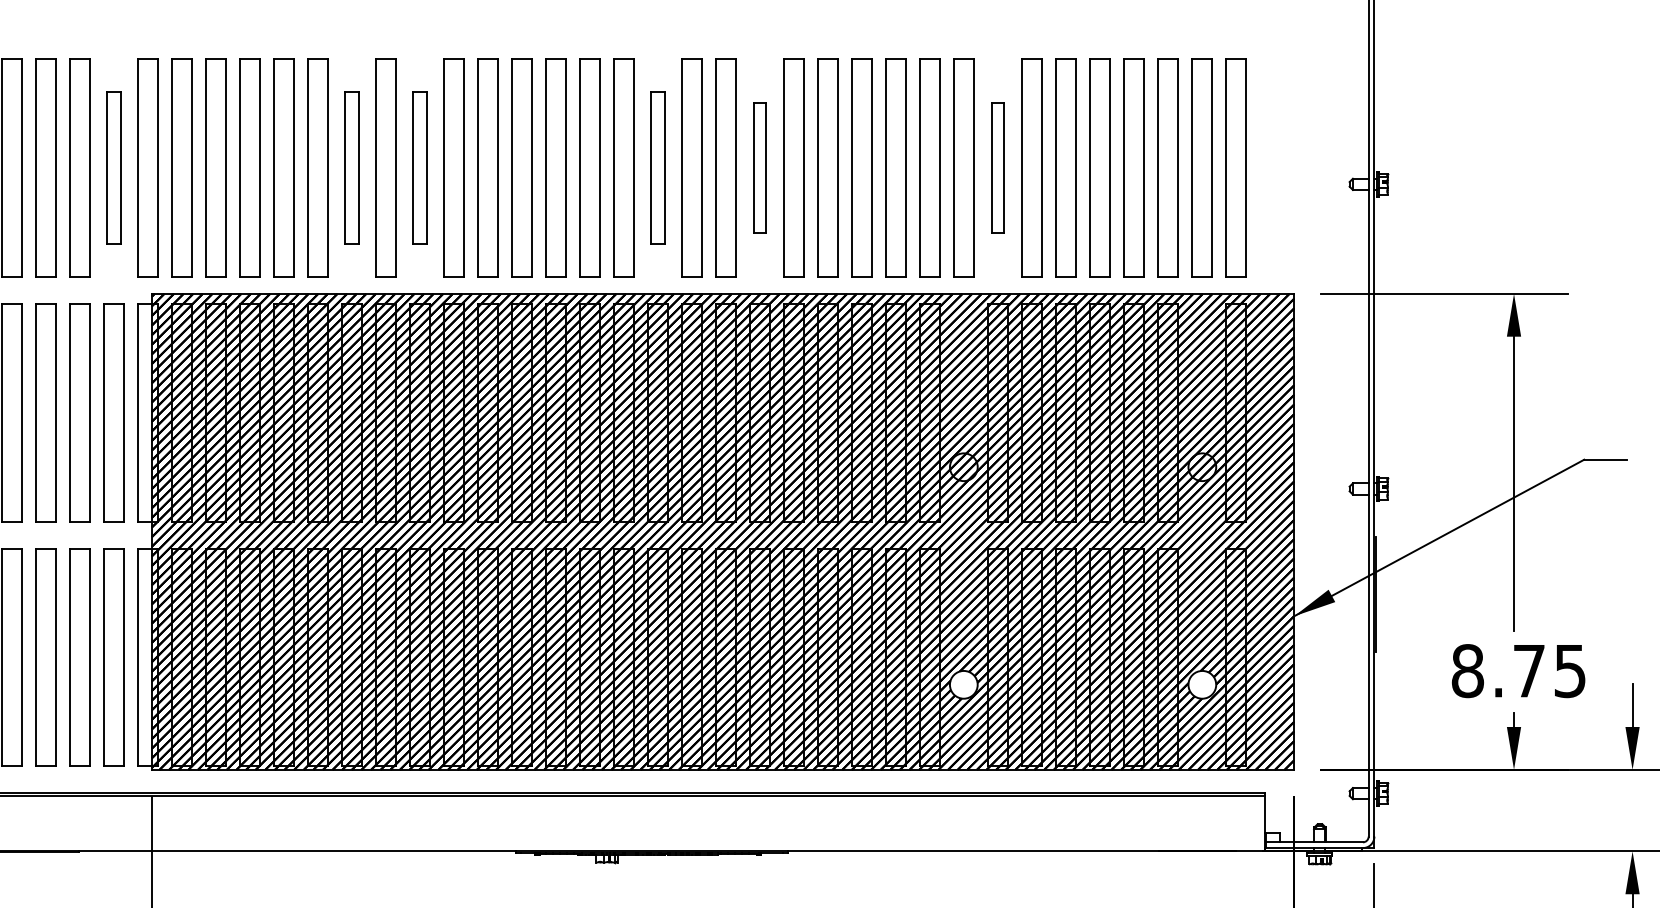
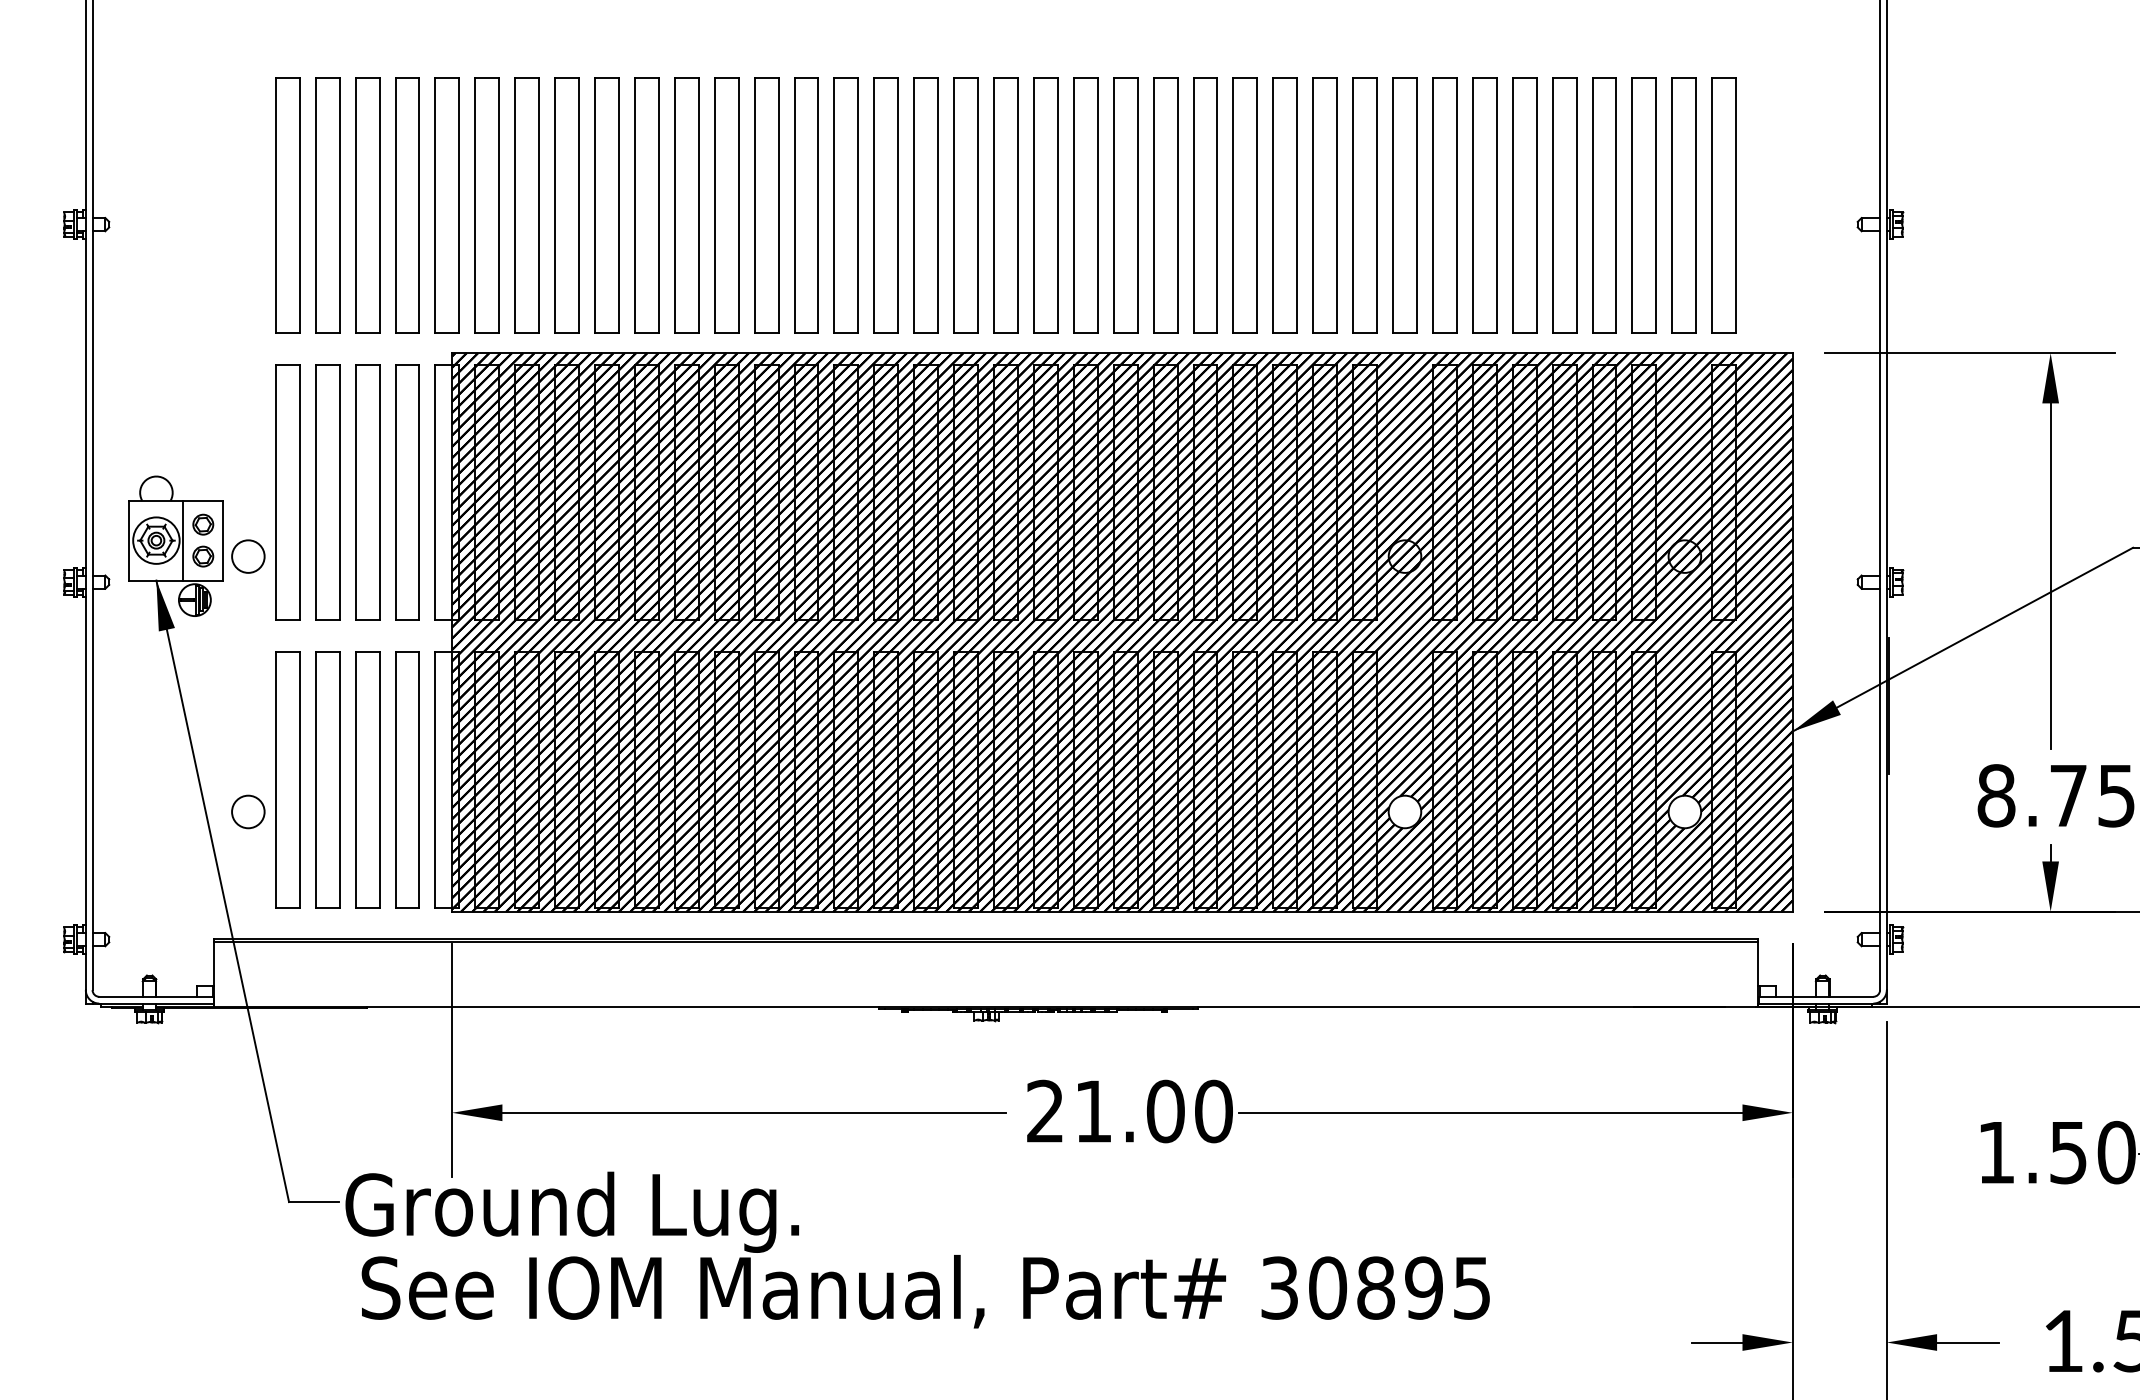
part: (113, 168) -> (407, 205), size x1.43
part: (351, 168) -> (686, 205), size x1.43
part: (419, 168) -> (766, 205), size x1.43
part: (657, 168) -> (1045, 205), size x1.43
part: (759, 168) -> (1165, 205), size x1.67
part: (997, 168) -> (1444, 205), size x1.67

